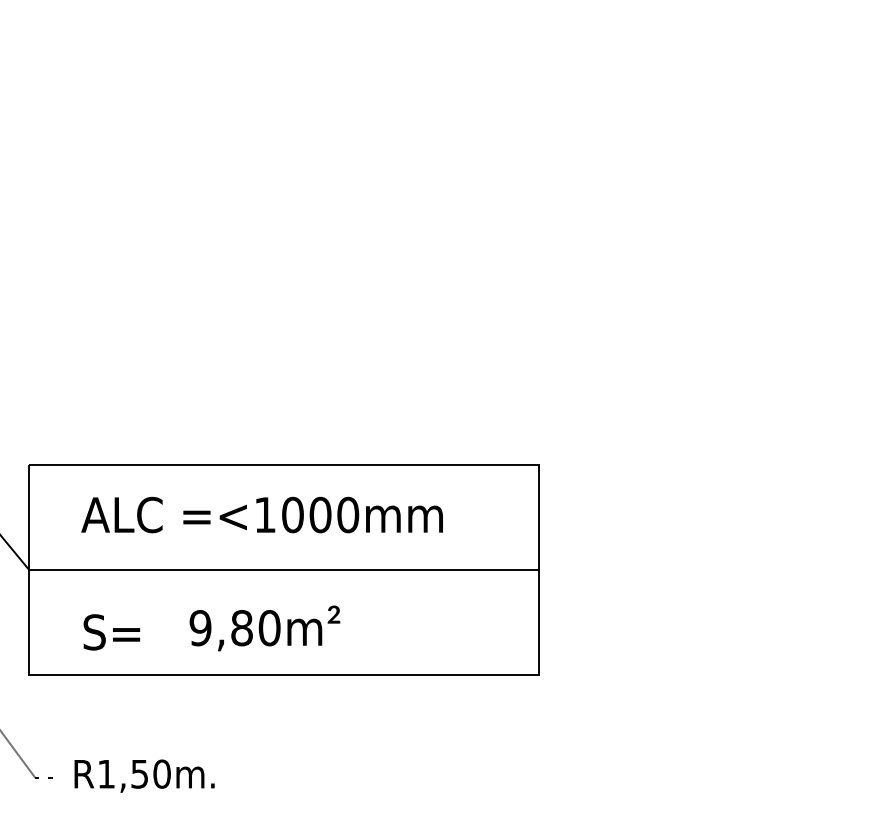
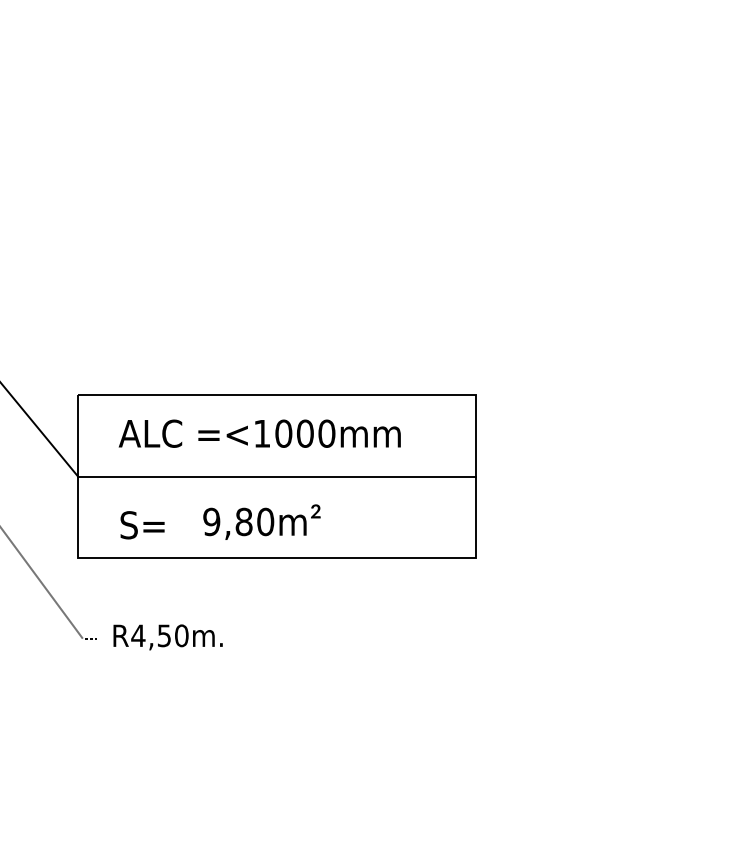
text: (106, 773) -> (138, 635), R1,50m. -> R4,50m.

